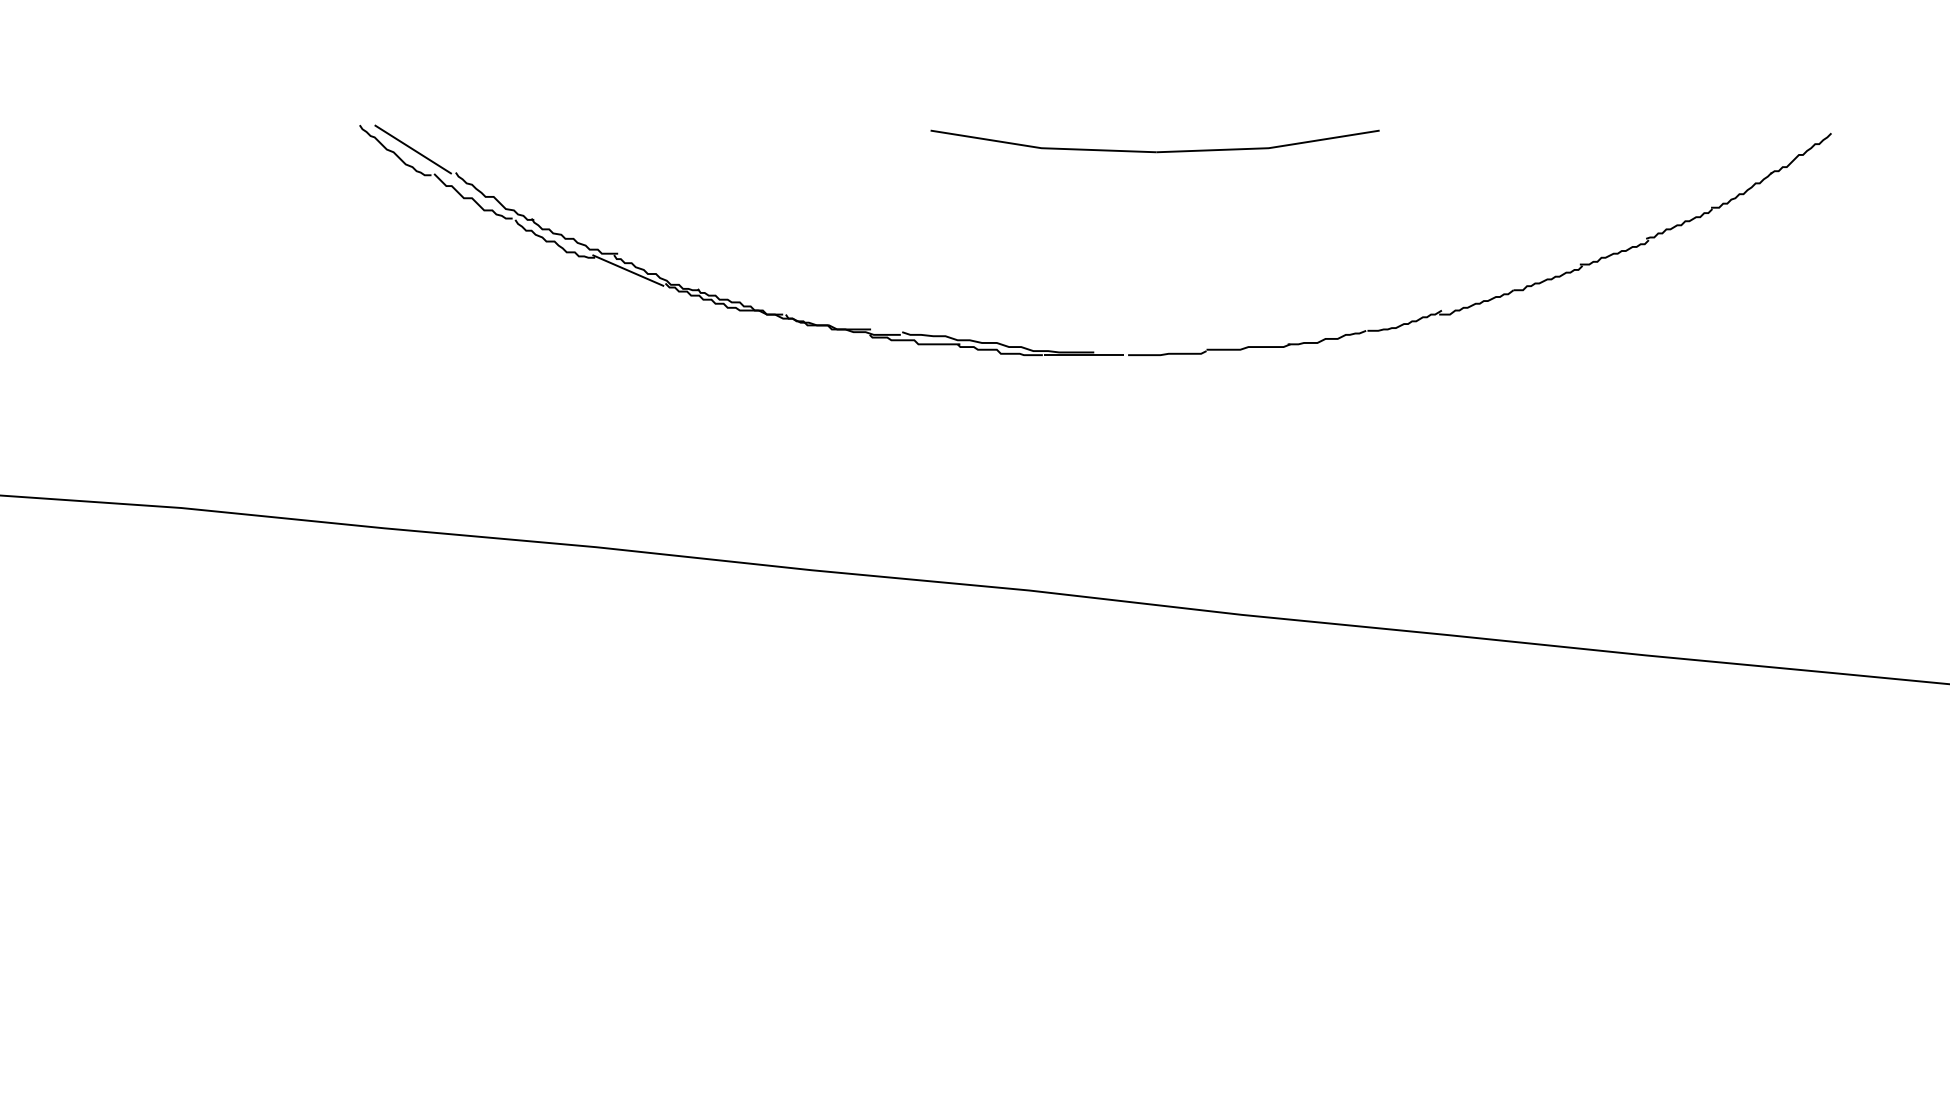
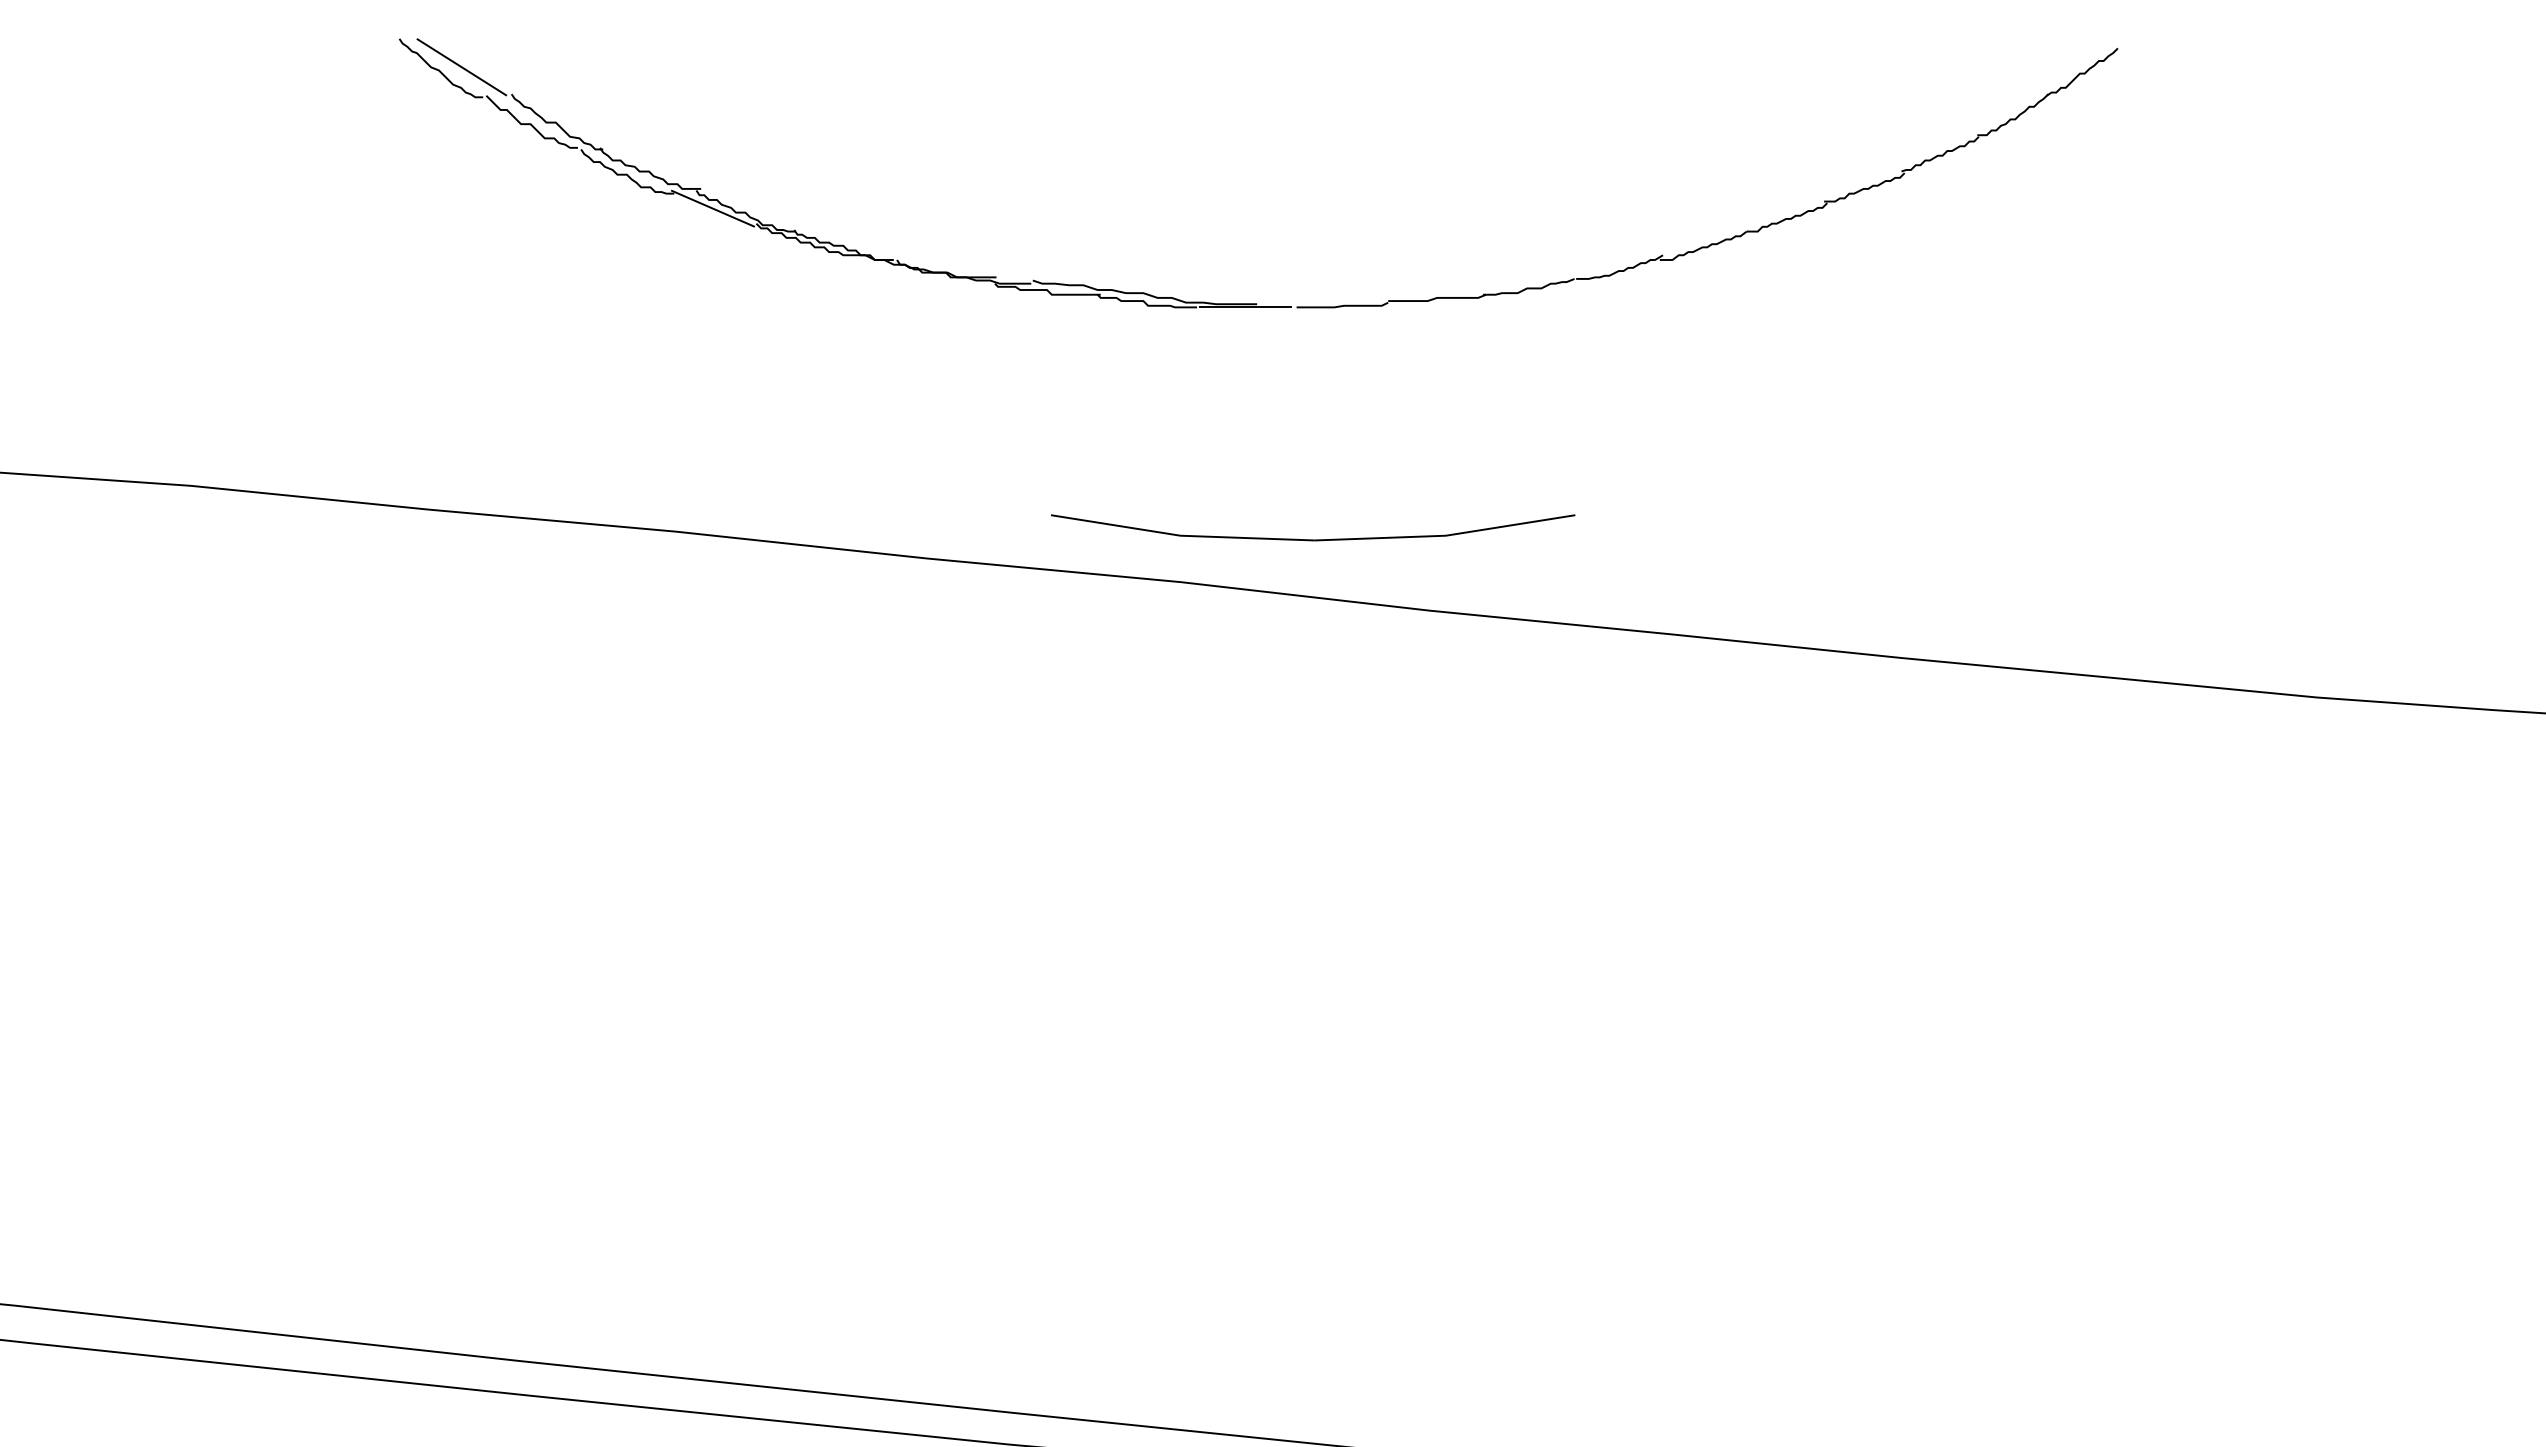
part: (1155, 151) -> (1313, 539), moved

